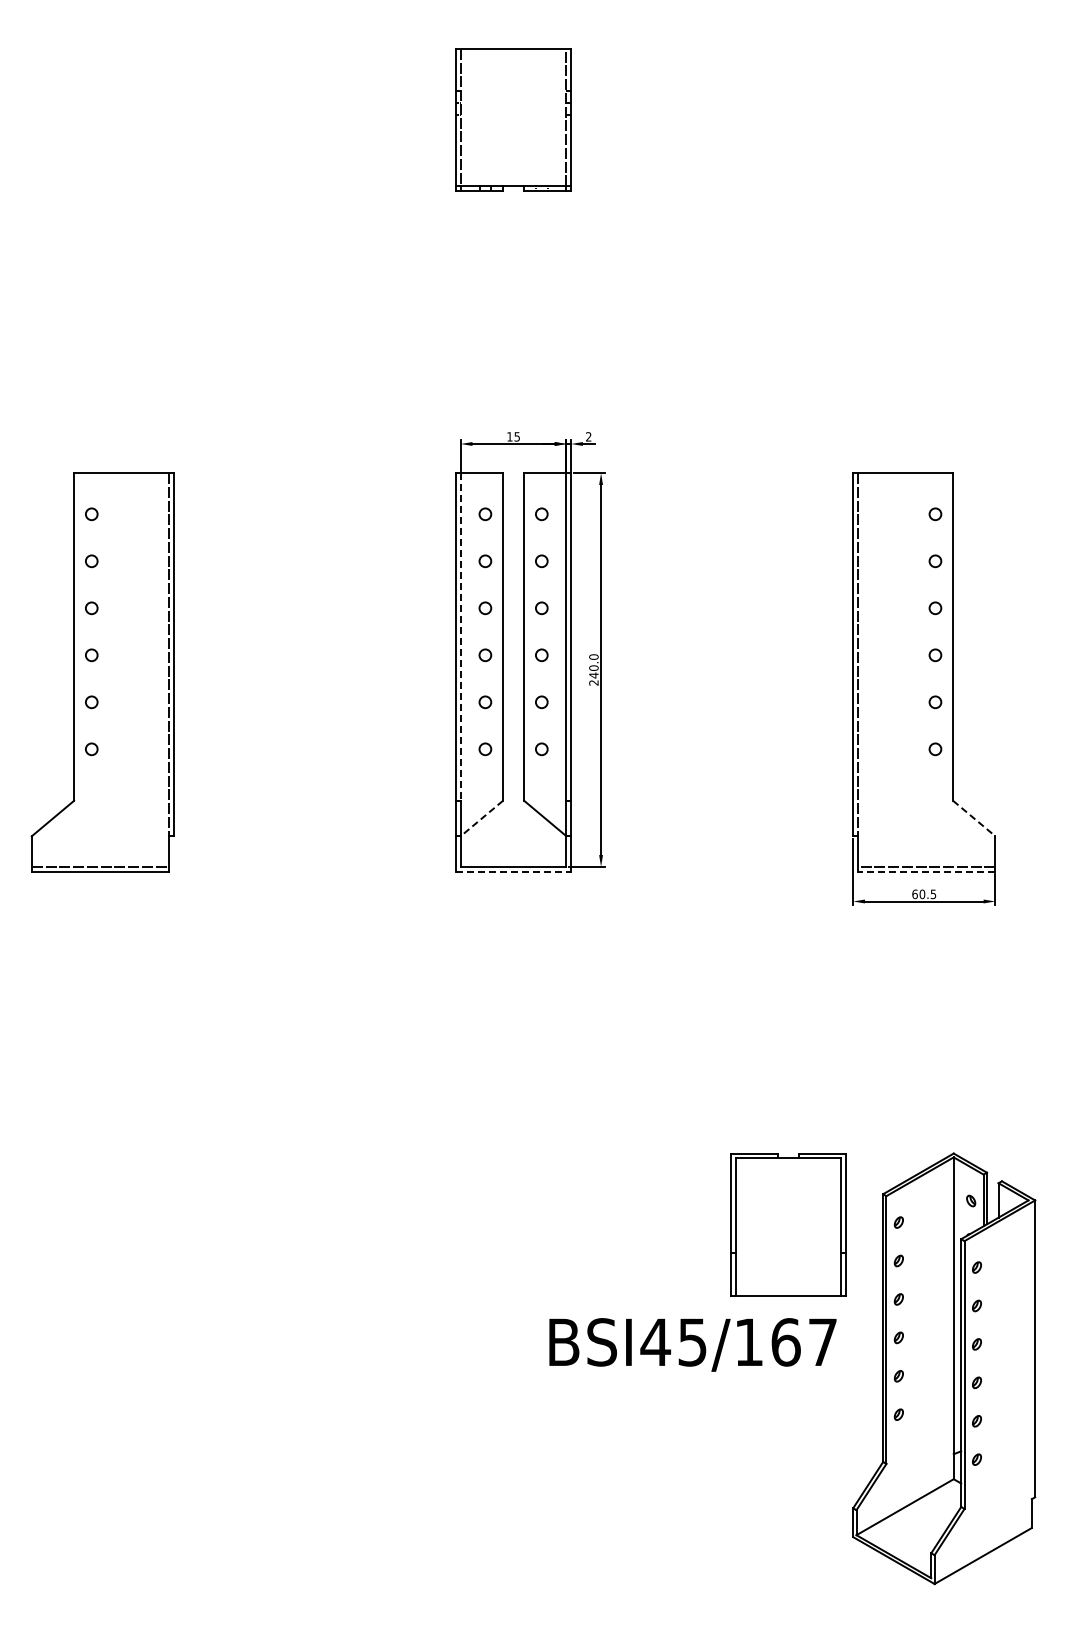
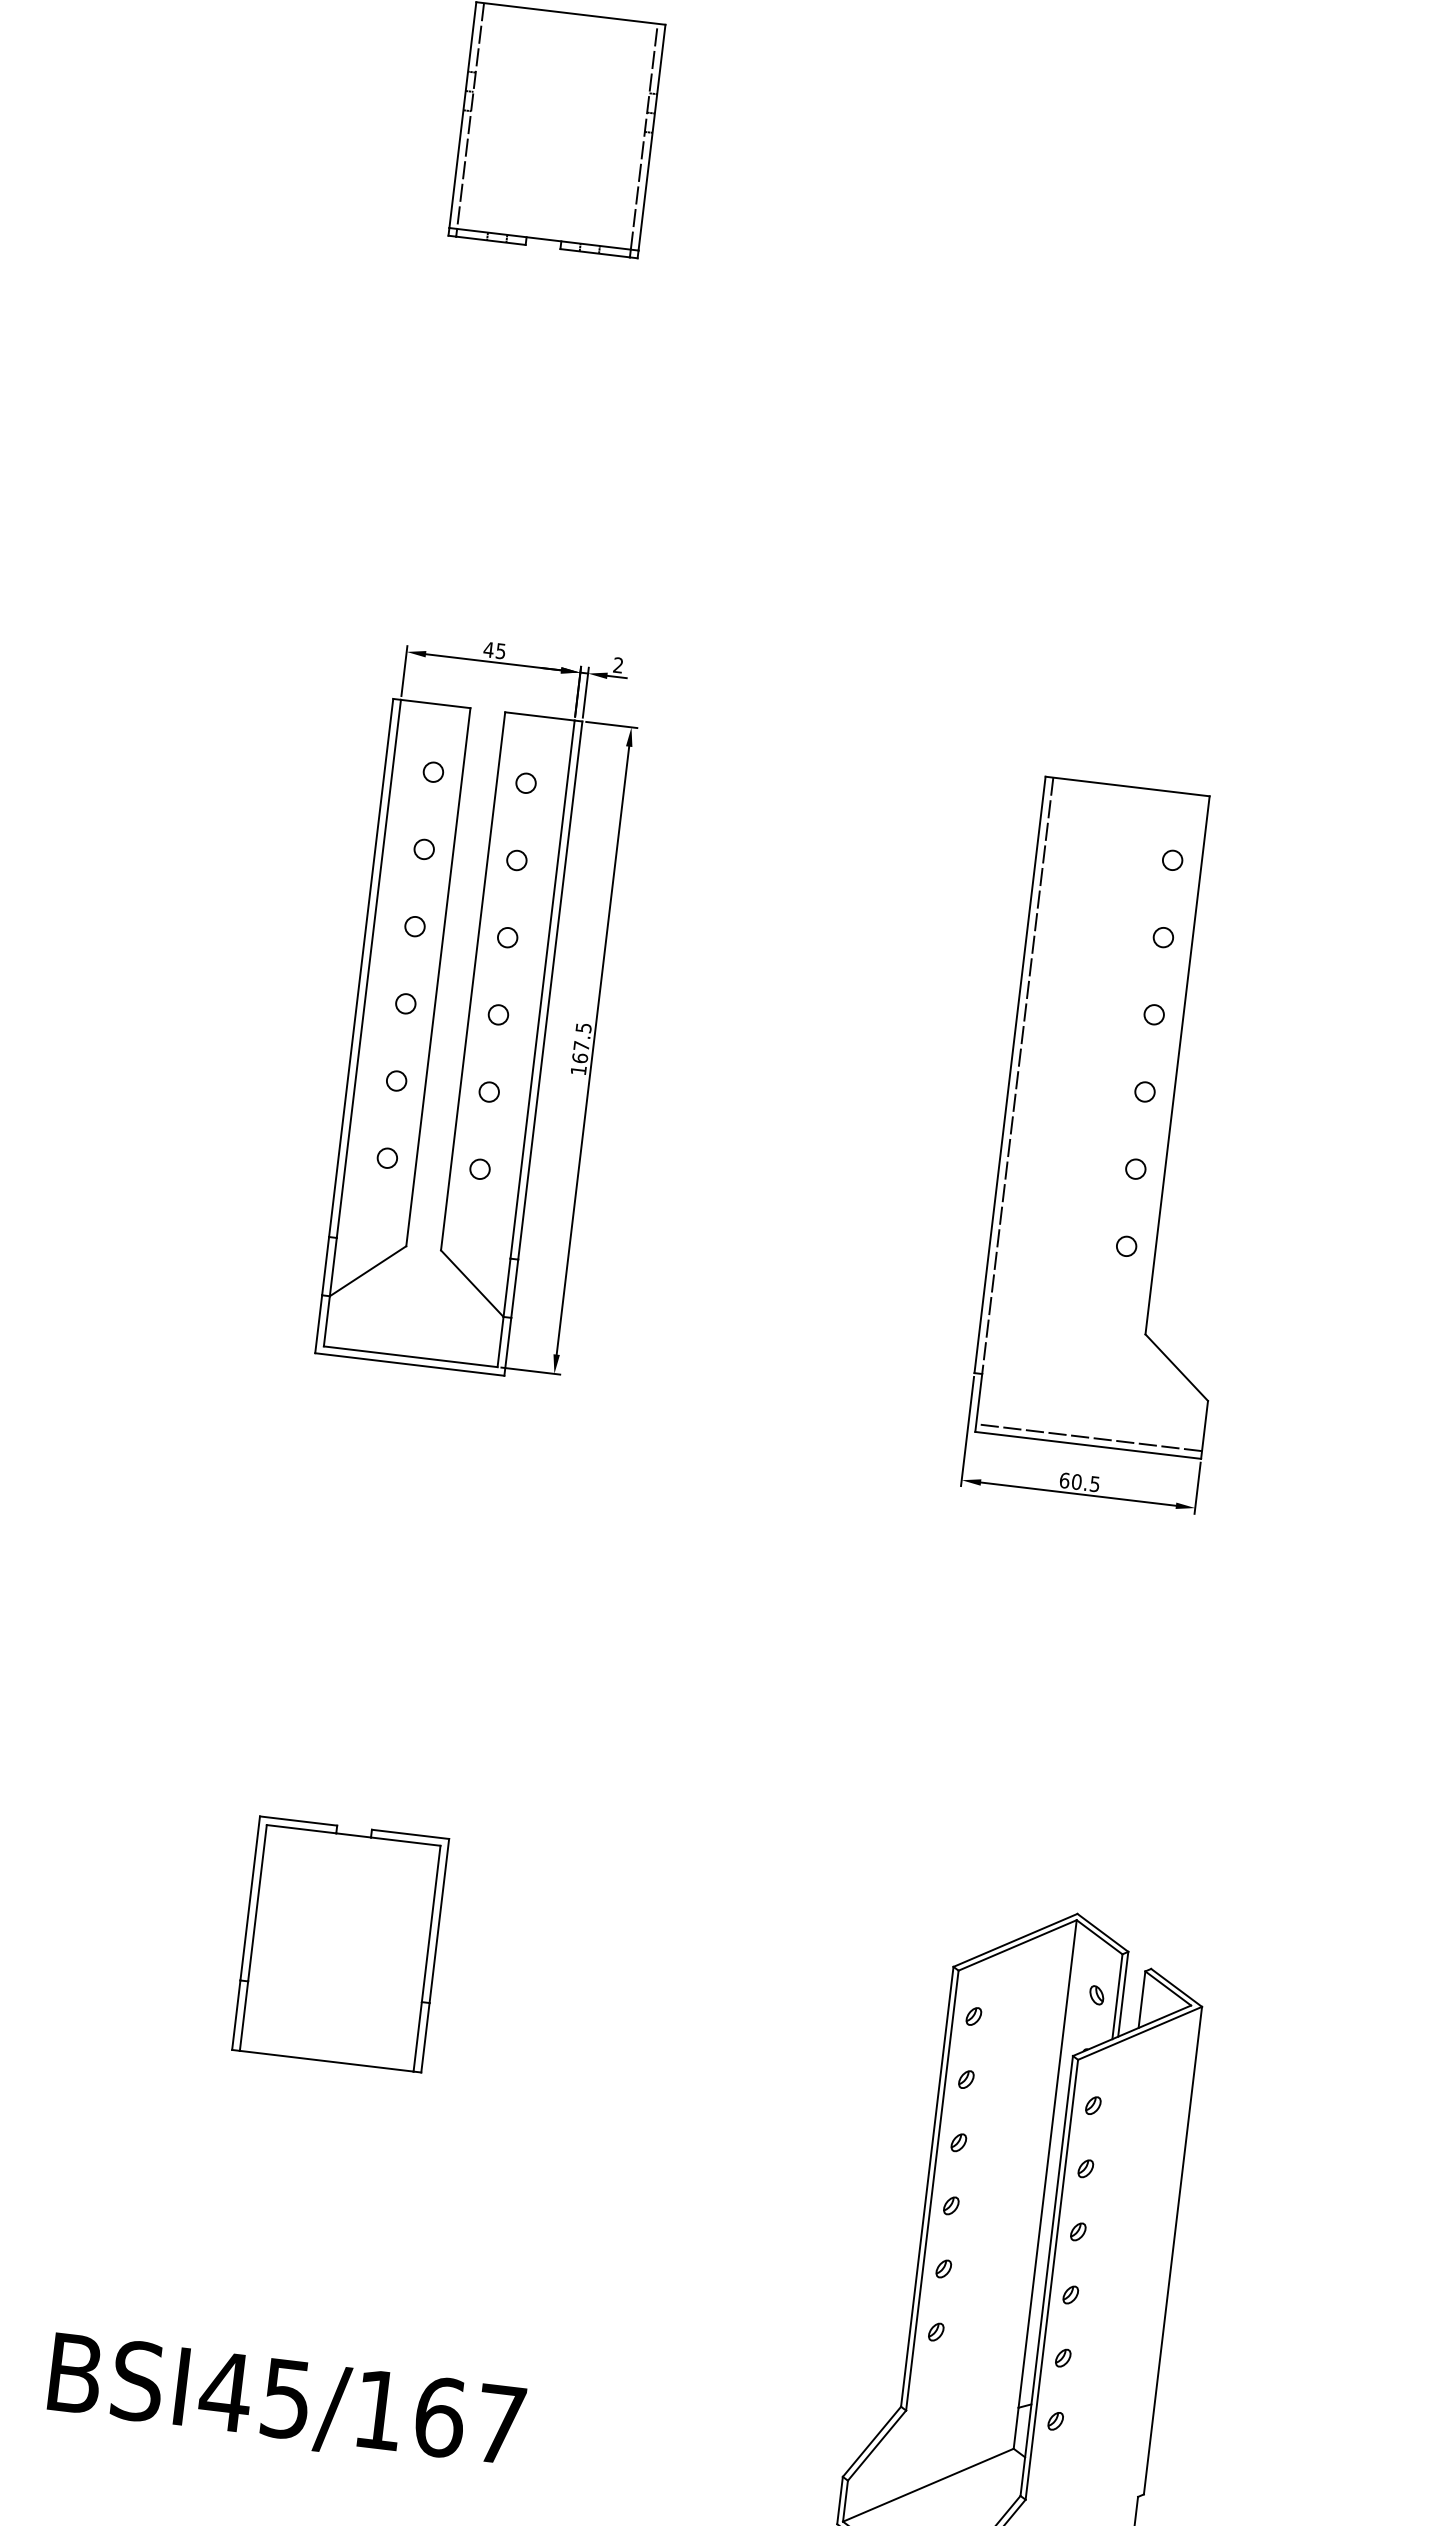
text: (509, 436) -> (488, 649), 15 -> 45
line: (460, 636) -> (368, 968), dashed -> solid
text: (593, 669) -> (580, 1048), 240.0 -> 167.5
line: (481, 818) -> (367, 1271), dashed -> solid
line: (974, 818) -> (1177, 1367), dashed -> solid
line: (513, 871) -> (409, 1364), dashed -> solid
line: (926, 871) -> (1087, 1445), dashed -> solid
part: (788, 1224) -> (340, 1944), moved
text: (692, 1344) -> (285, 2402), moved

